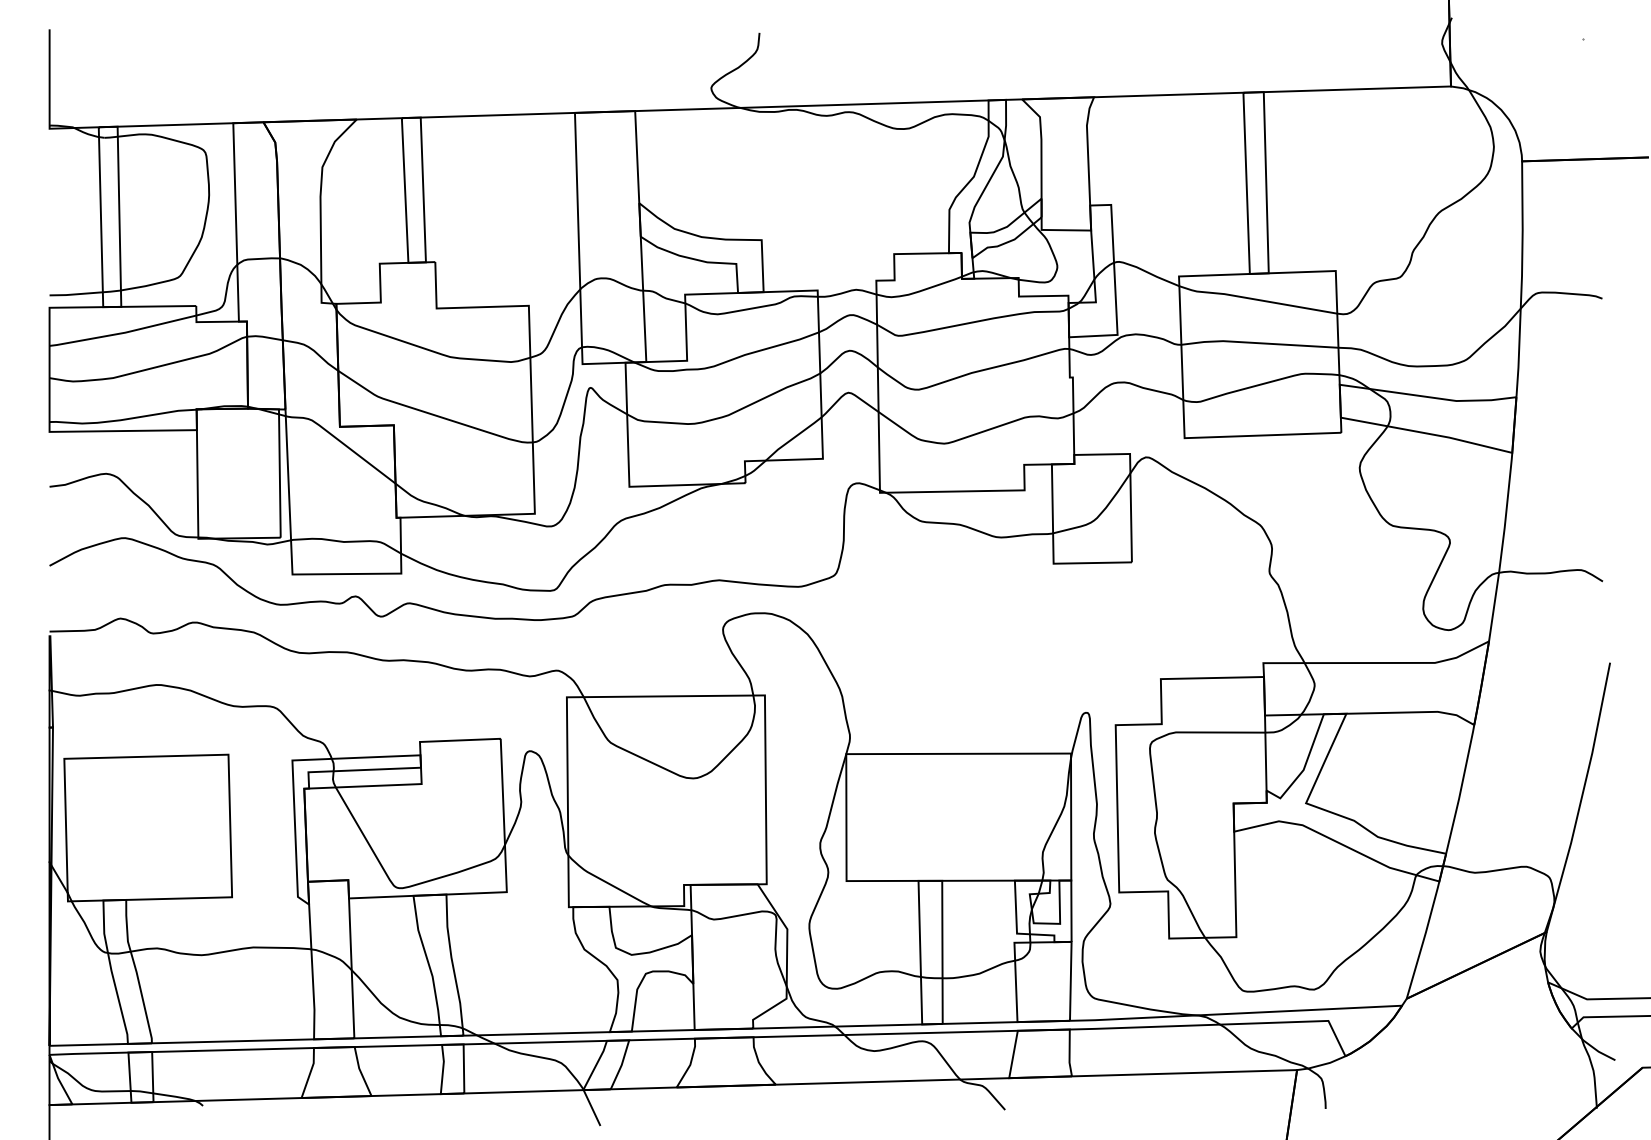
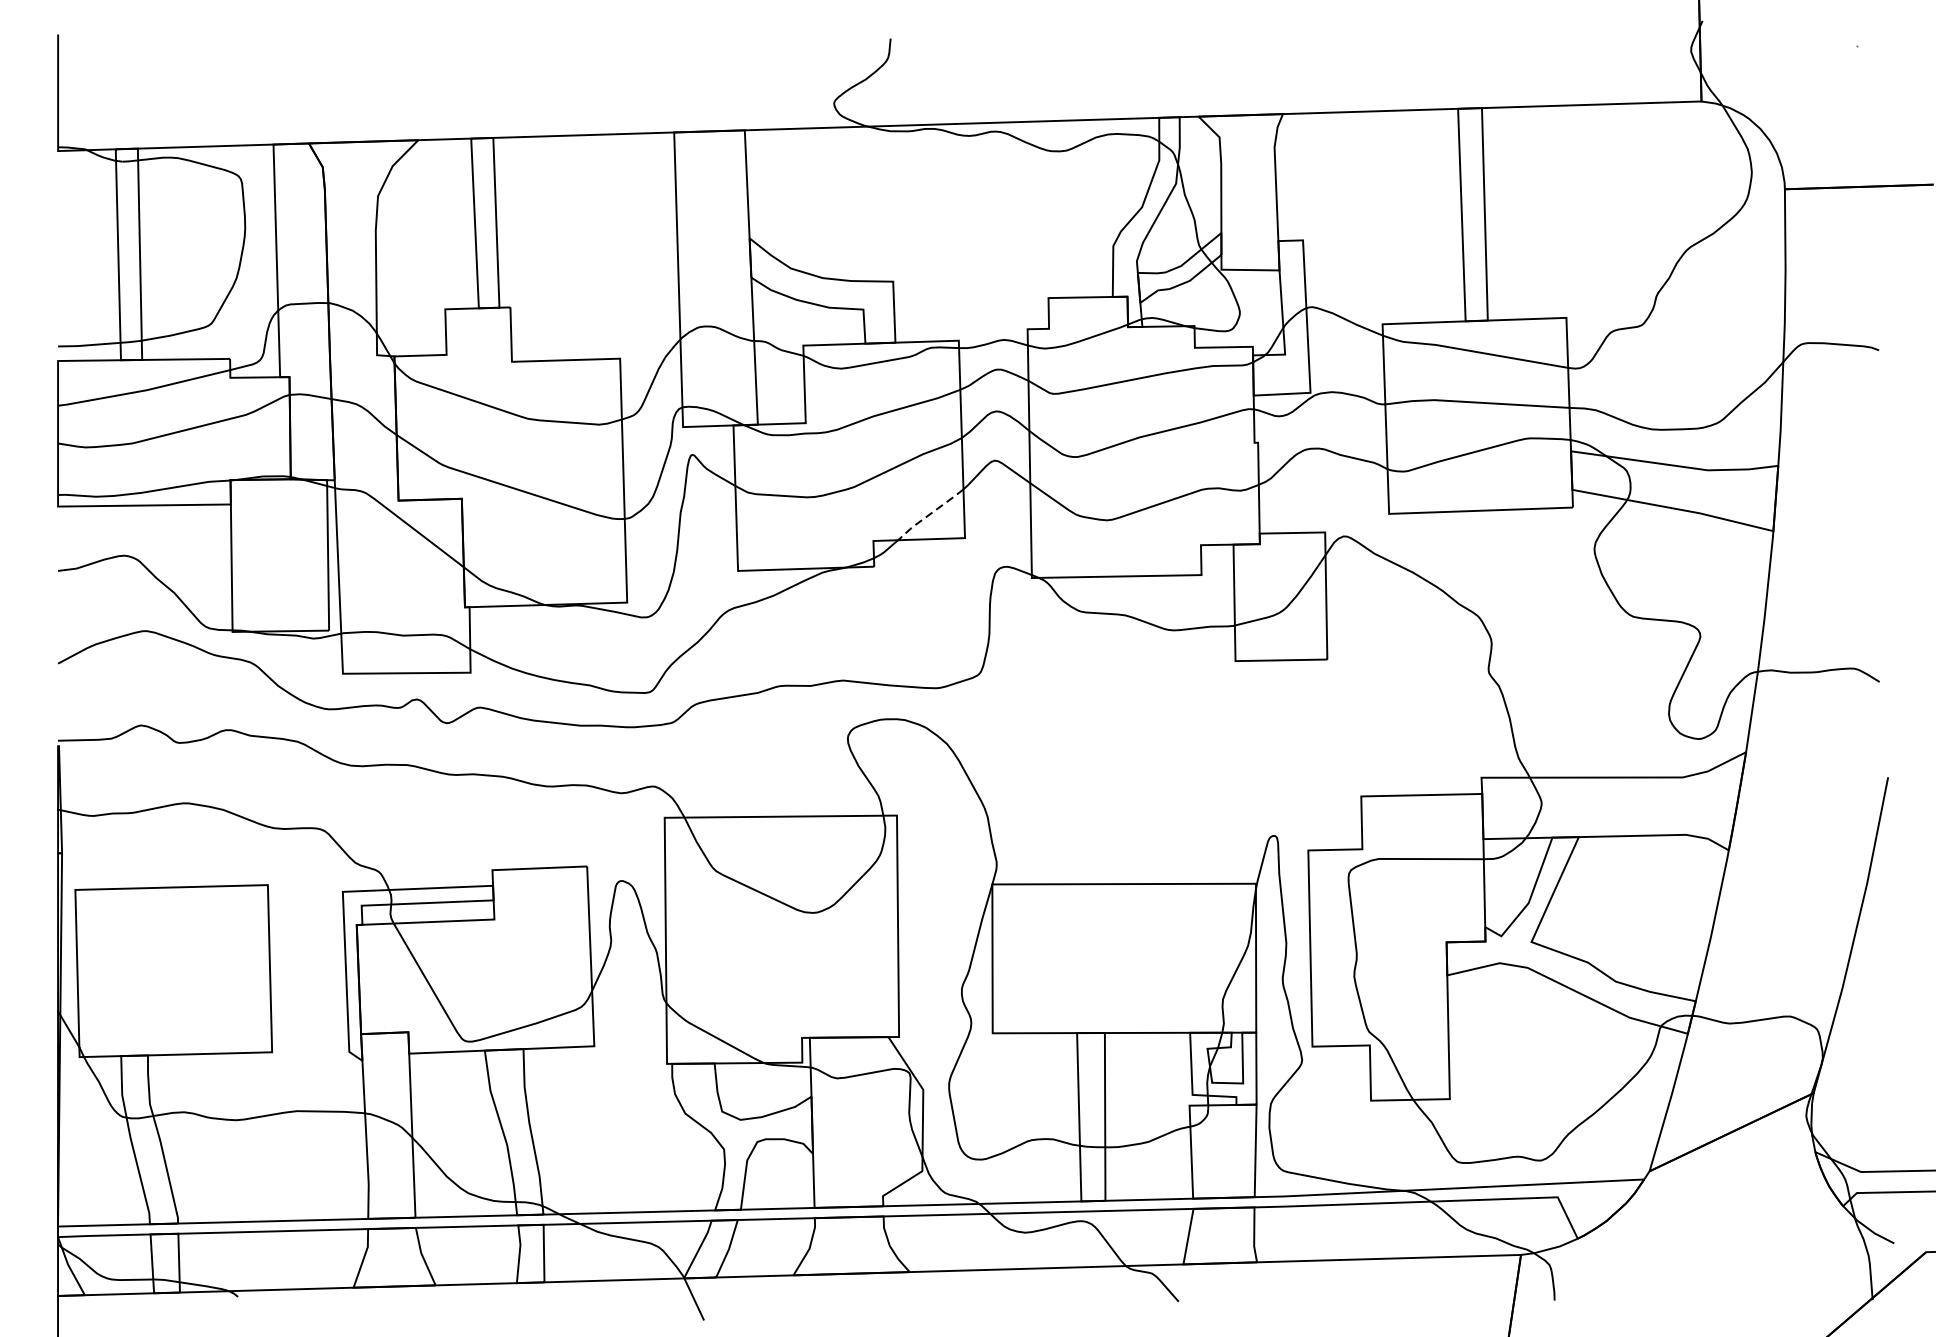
line: (793, 438) -> (930, 514), solid -> dashed

